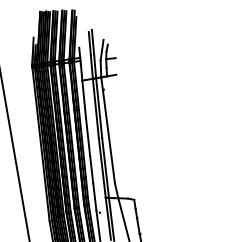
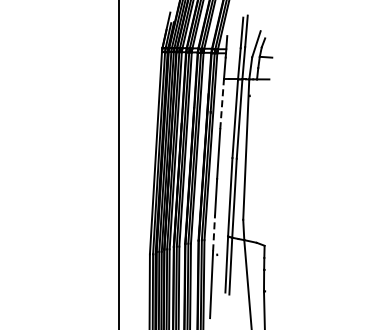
line: (84, 99) -> (222, 104), solid -> dashed
line: (95, 196) -> (214, 232), solid -> dashed

